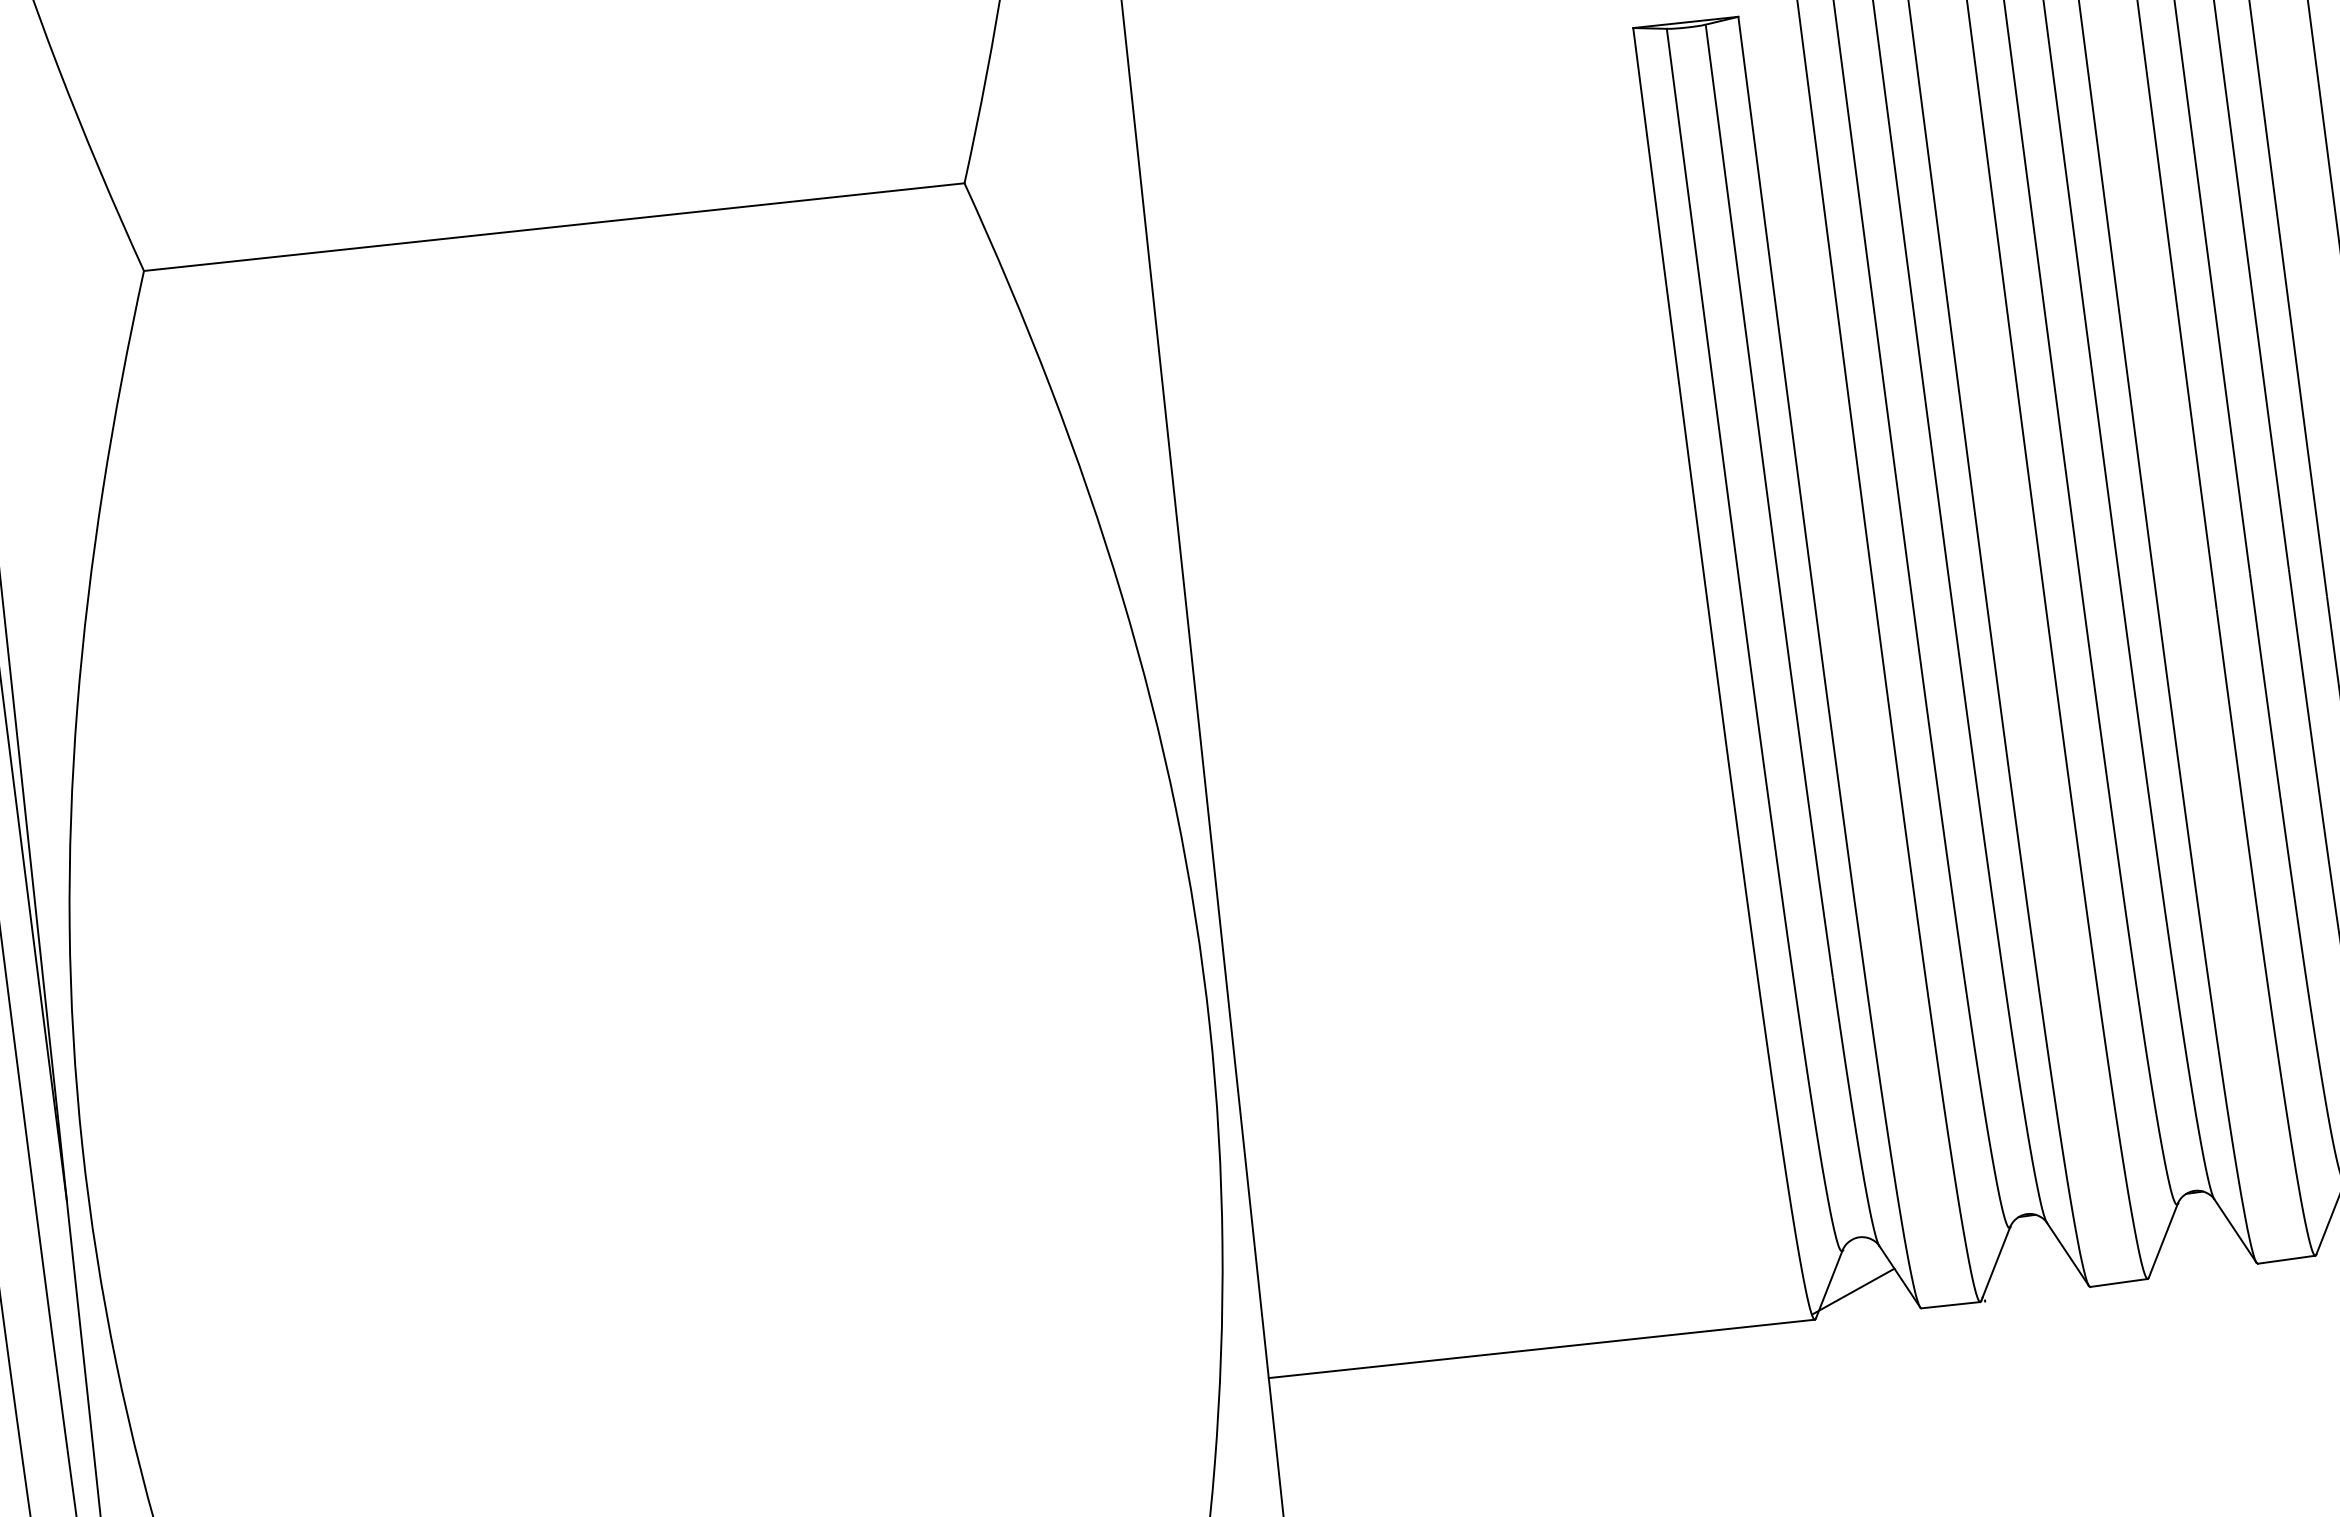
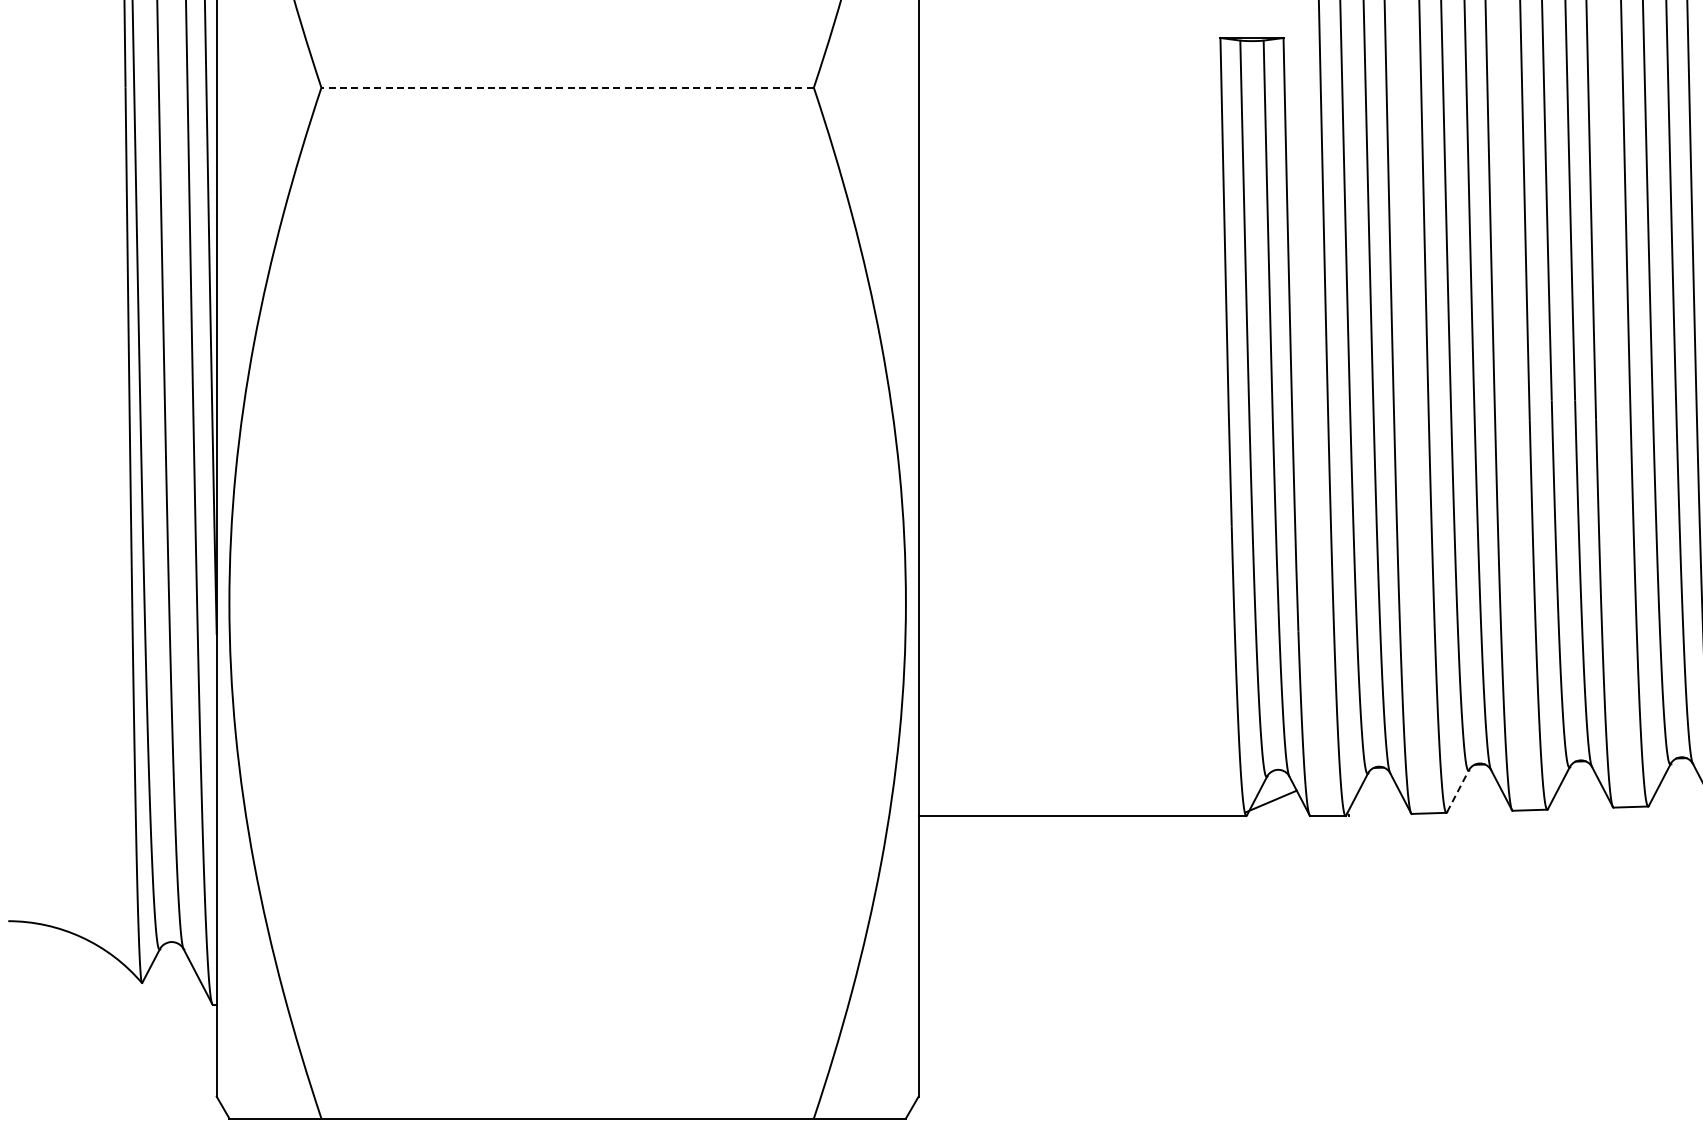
line: (553, 226) -> (567, 87), solid -> dashed
line: (2164, 1241) -> (1458, 791), solid -> dashed

